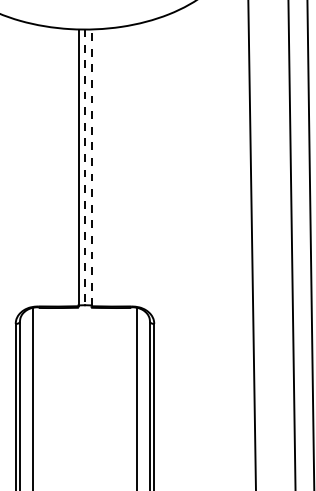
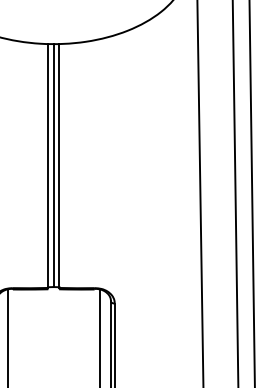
line: (84, 167) -> (53, 165), dashed -> solid
line: (91, 167) -> (59, 165), dashed -> solid

